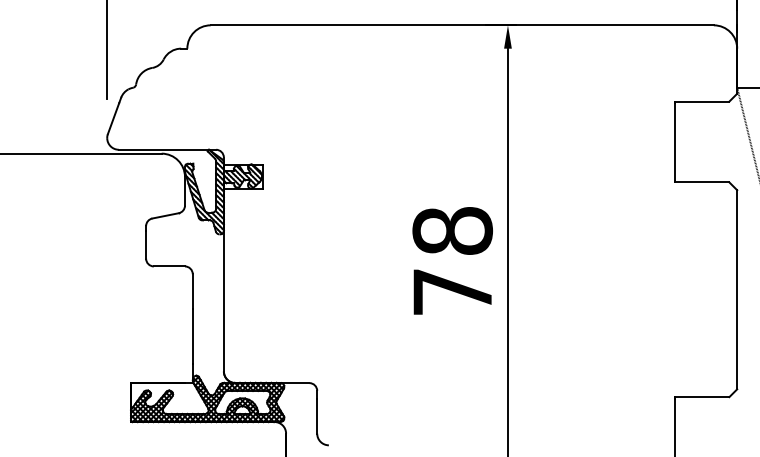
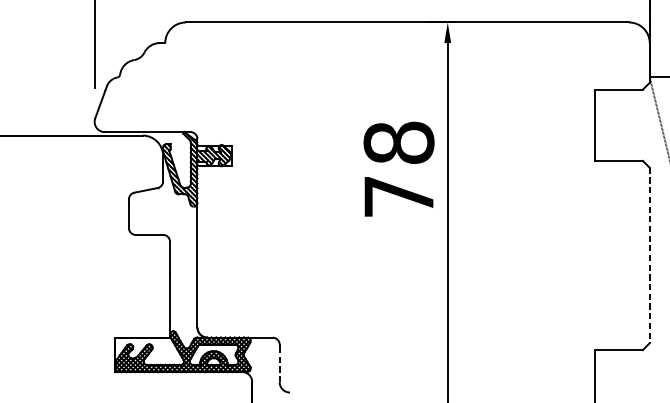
text: (452, 260) -> (398, 168), moved
line: (737, 289) -> (649, 255), solid -> dashed
line: (317, 415) -> (279, 366), solid -> dashed

